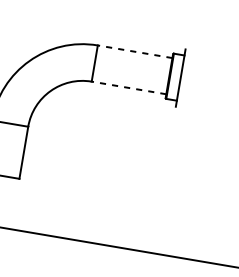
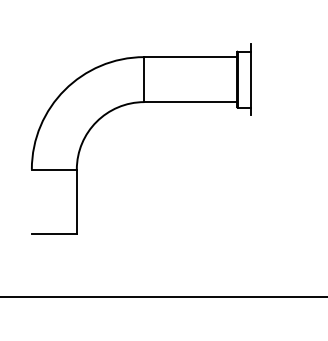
line: (134, 52) -> (190, 57), dashed -> solid
line: (128, 88) -> (190, 102), dashed -> solid

